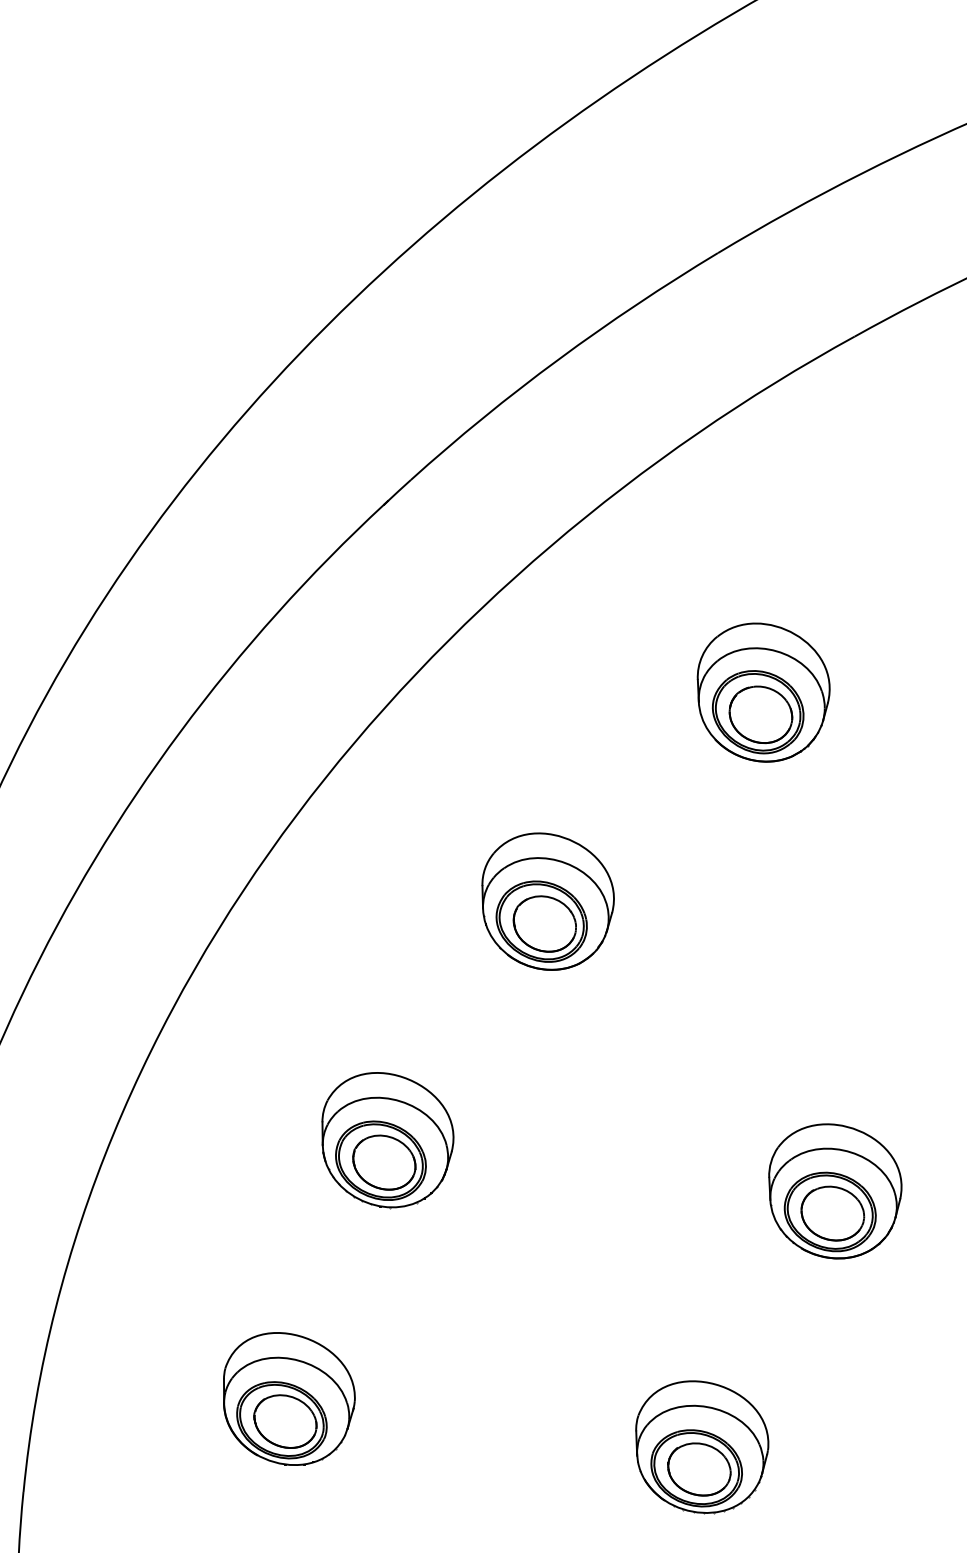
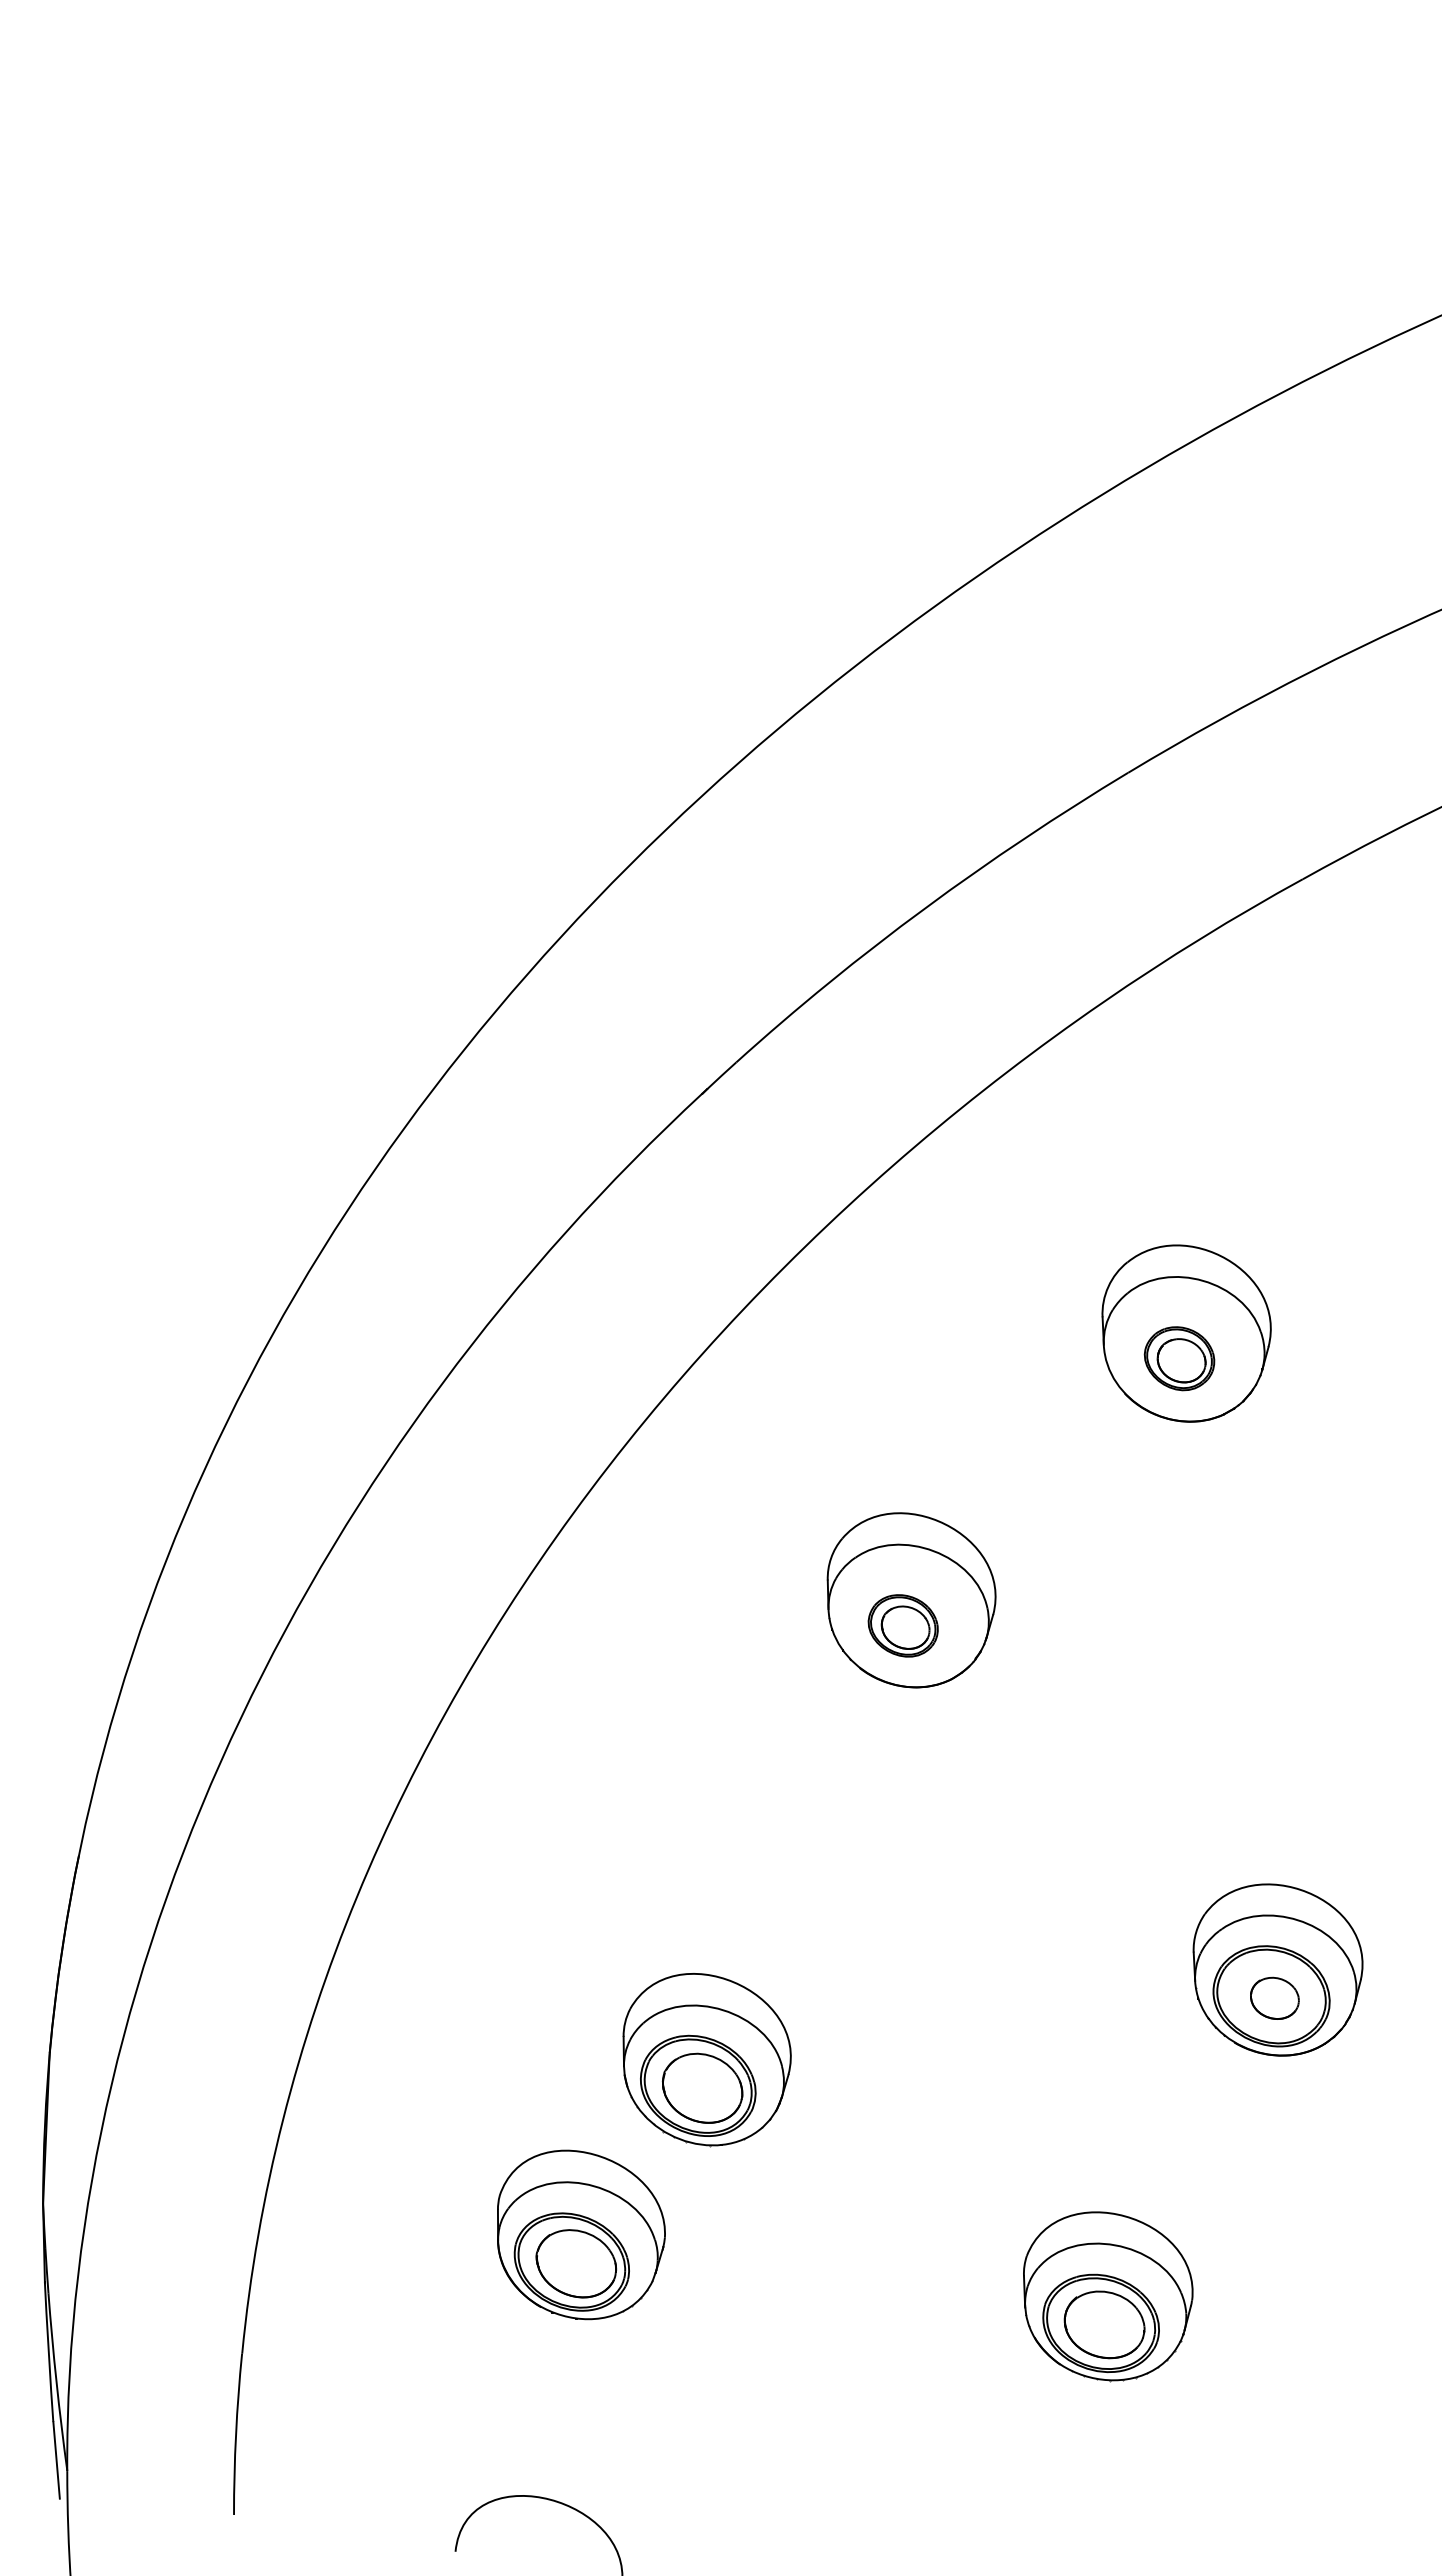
part: (758, 712) -> (1179, 1358), size x0.6
part: (541, 921) -> (902, 1625), size x0.6
part: (387, 1140) -> (706, 2060), moved
part: (832, 1213) -> (1274, 1998), size x0.6

